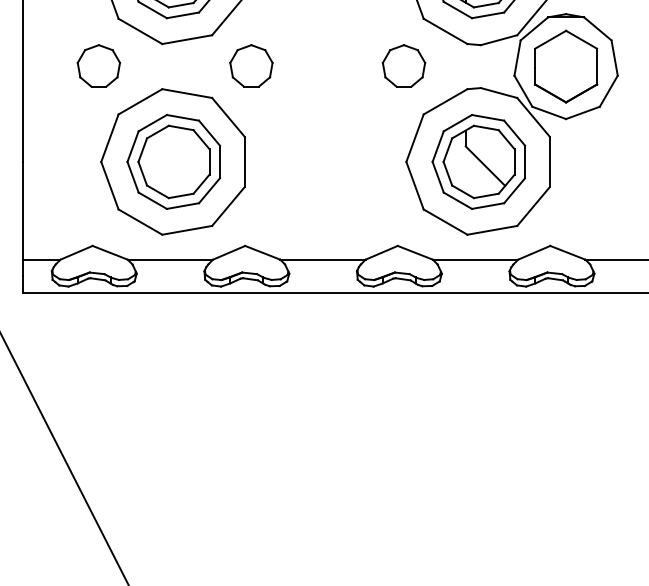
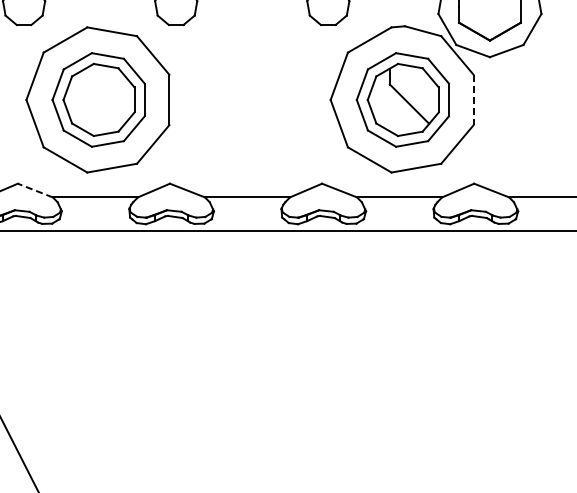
line: (549, 162) -> (473, 100), solid -> dashed
line: (110, 252) -> (35, 190), solid -> dashed

